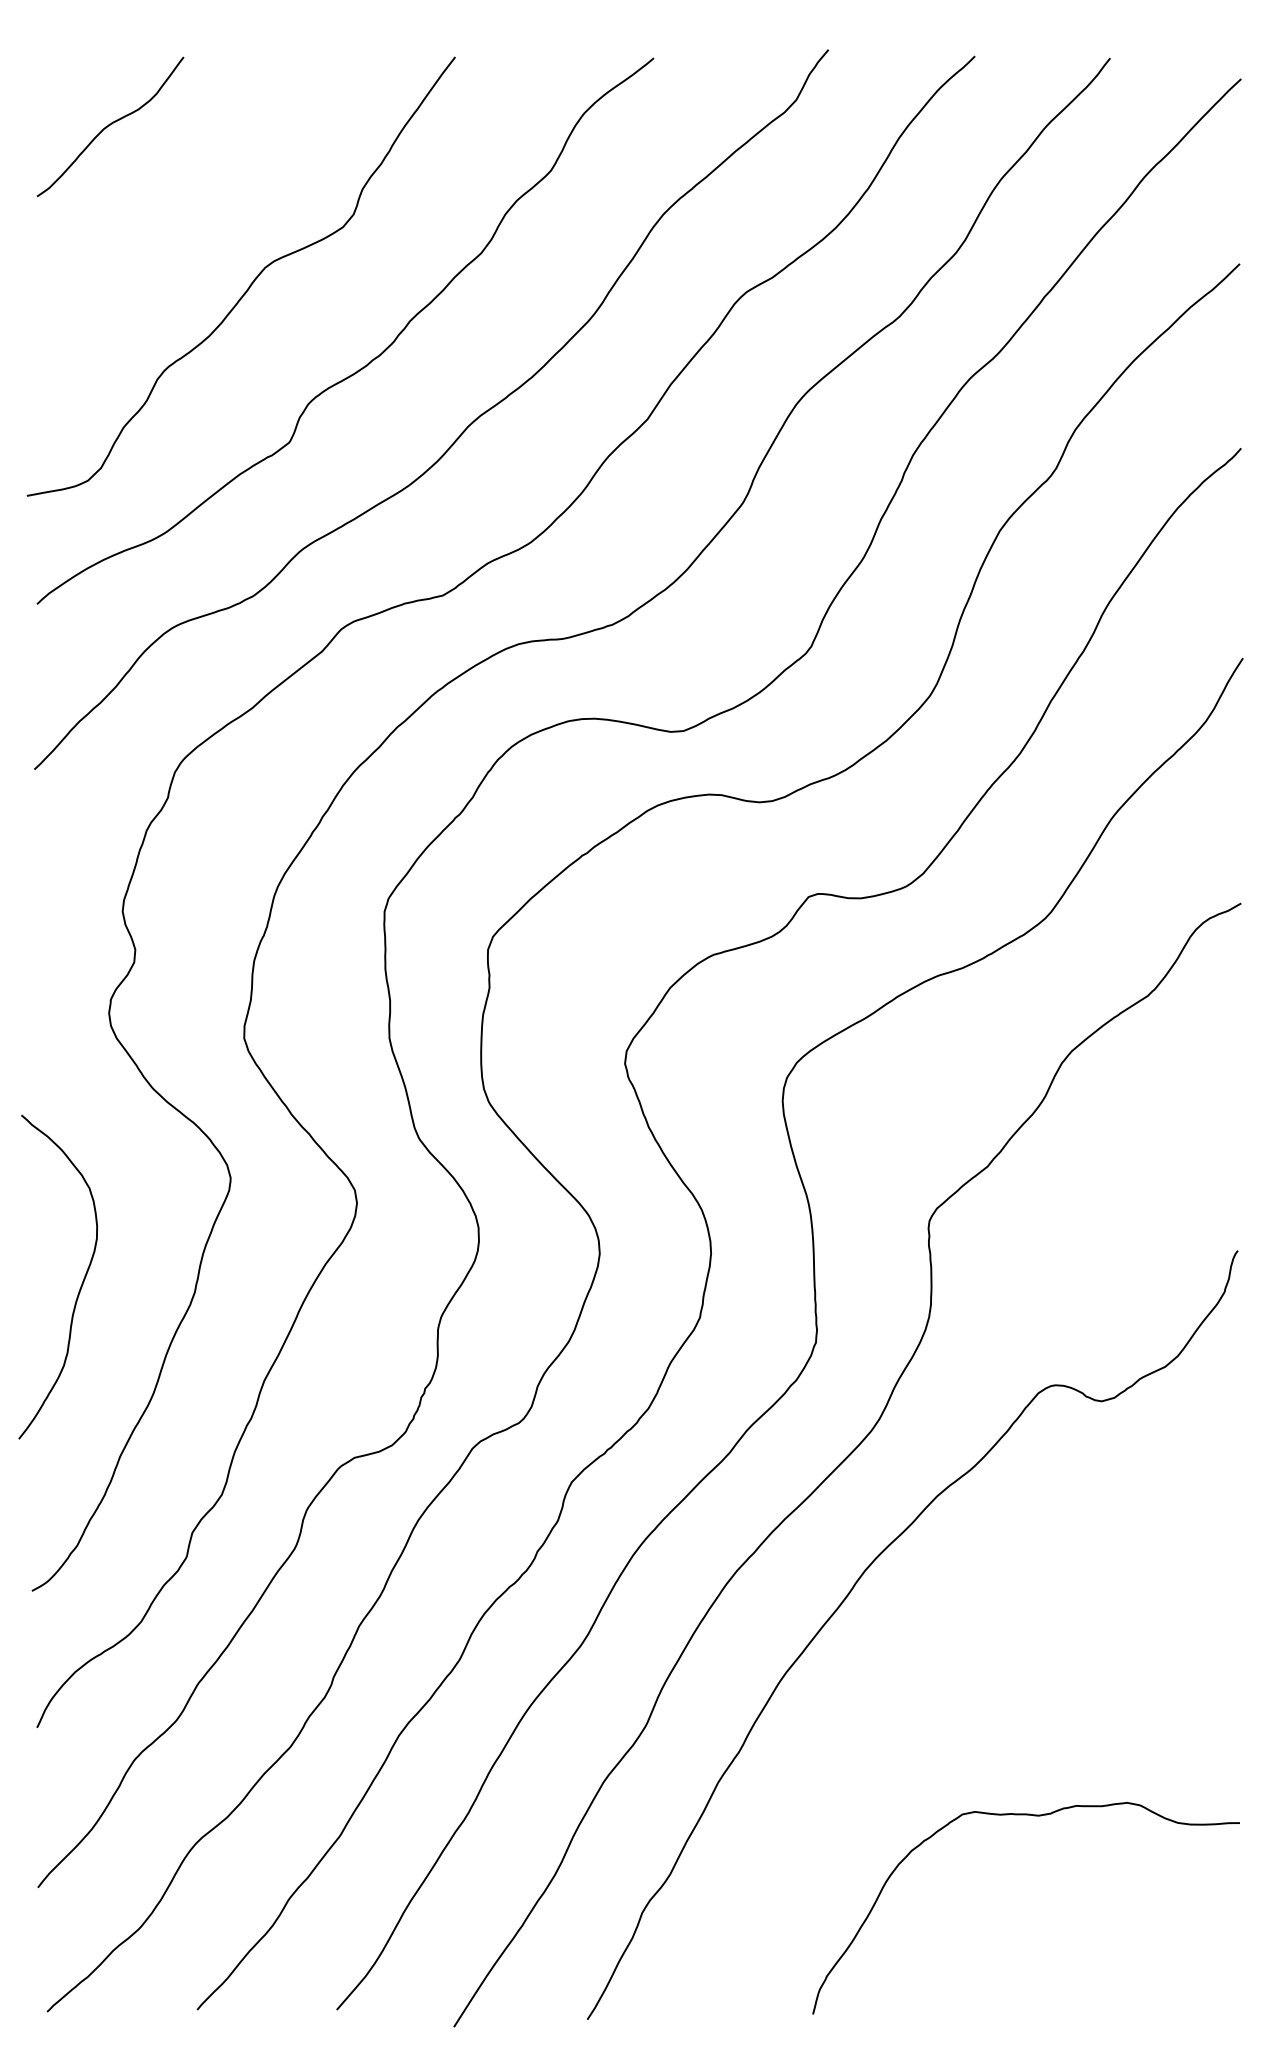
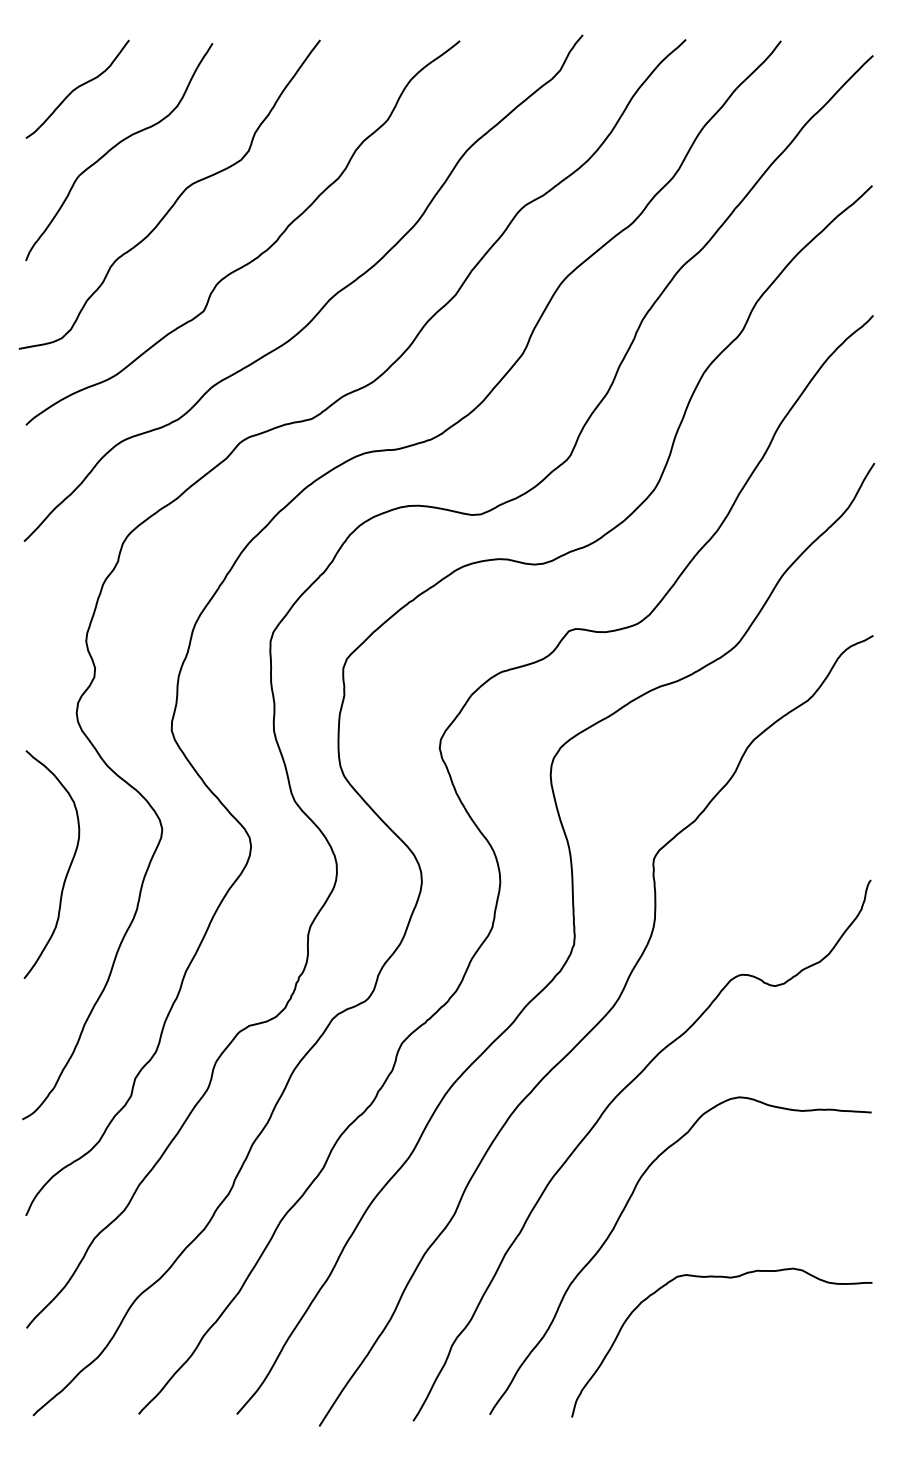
curve: (164, 209) -> (115, 147), added
curve: (79, 1288) -> (66, 872), moved
curve: (877, 1738) -> (617, 1223), added

